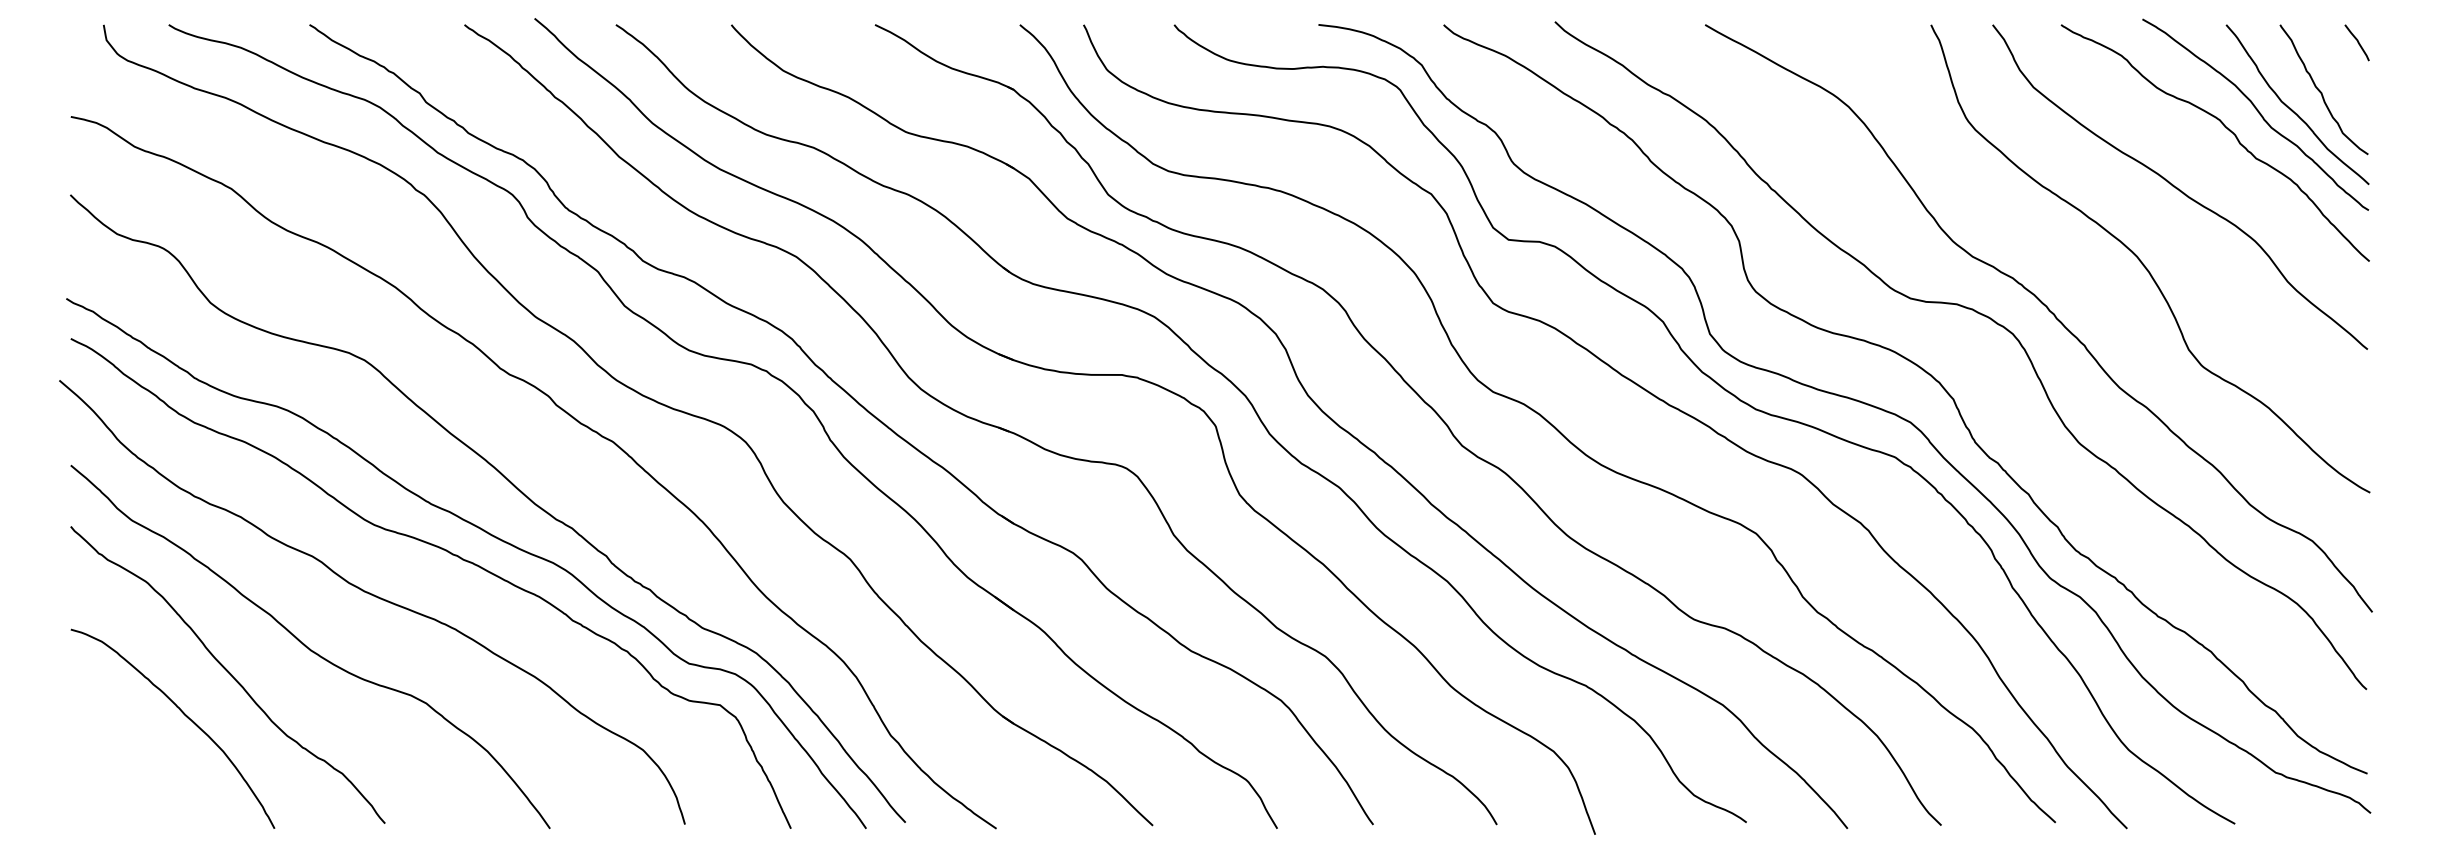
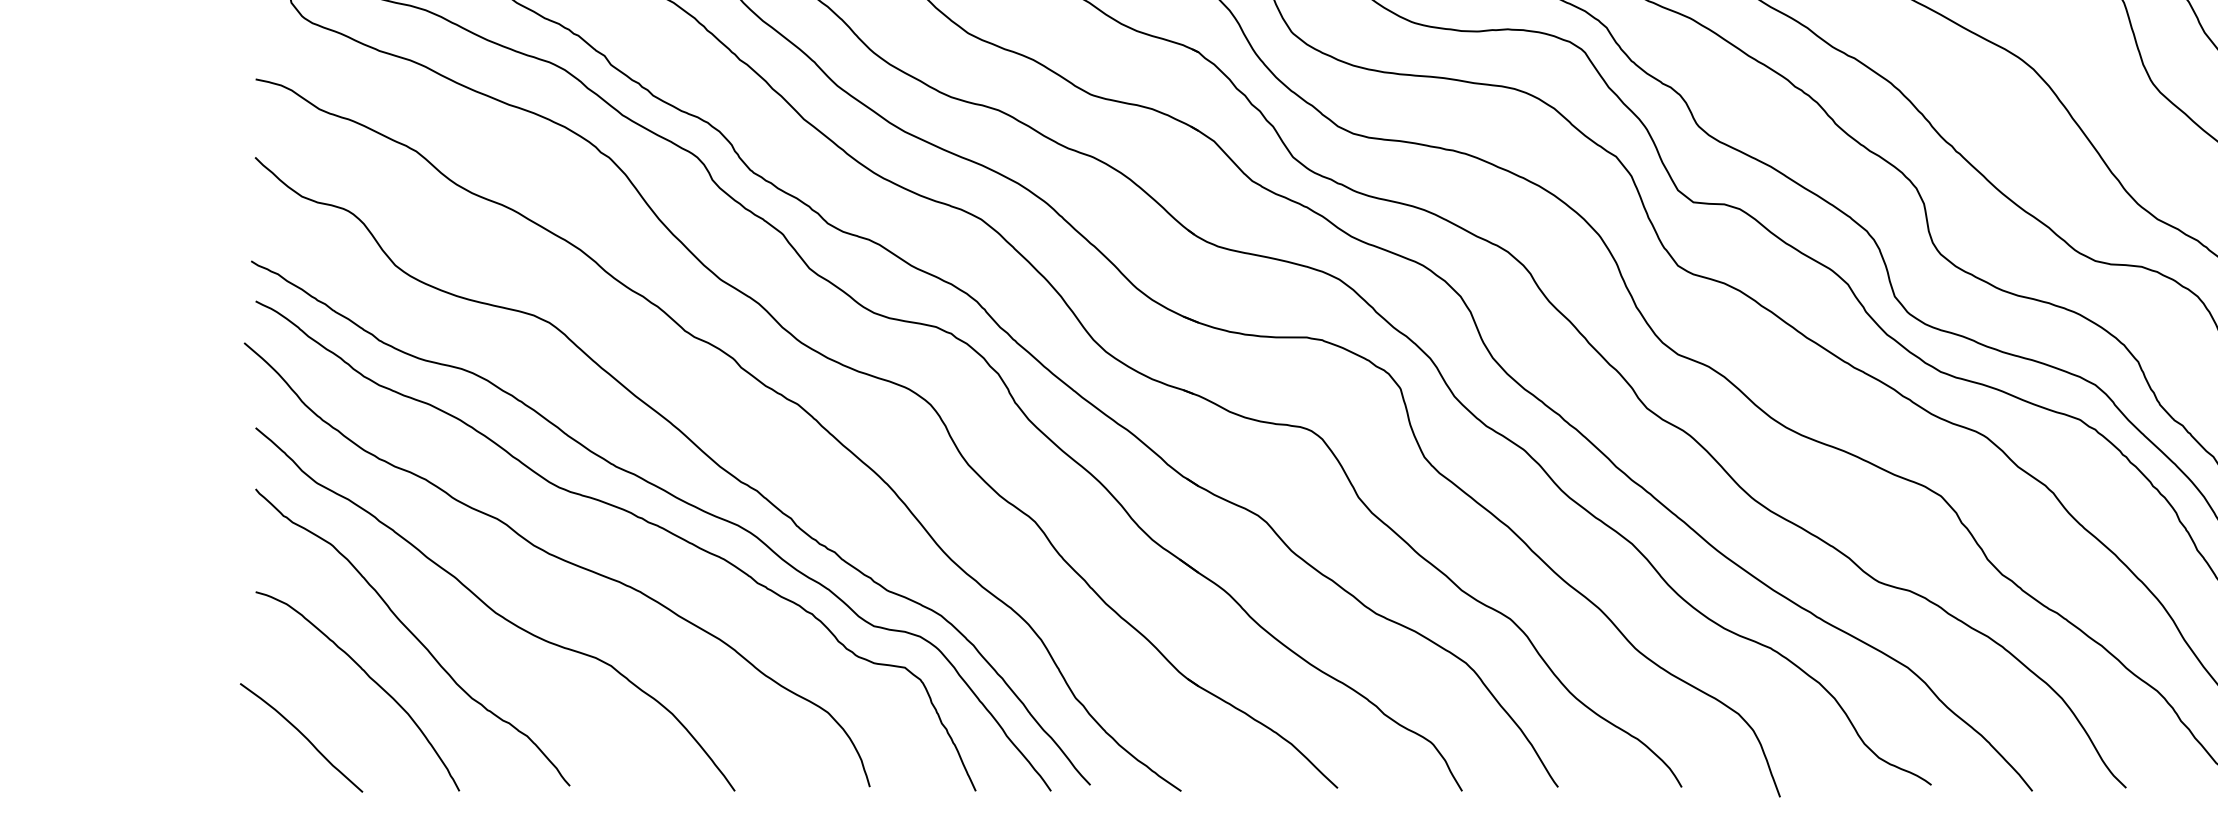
curve: (117, 773) -> (302, 736), added

